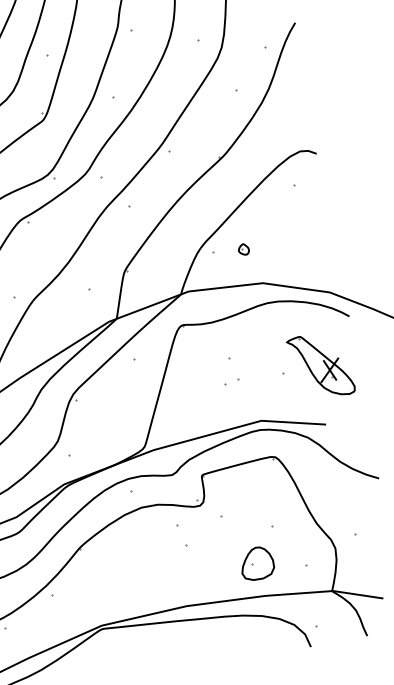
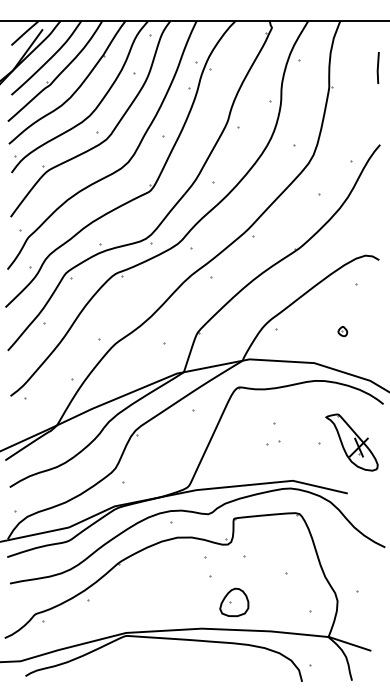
part: (243, 249) -> (342, 331), moved
part: (257, 563) -> (234, 602), moved

